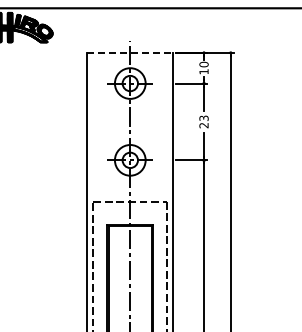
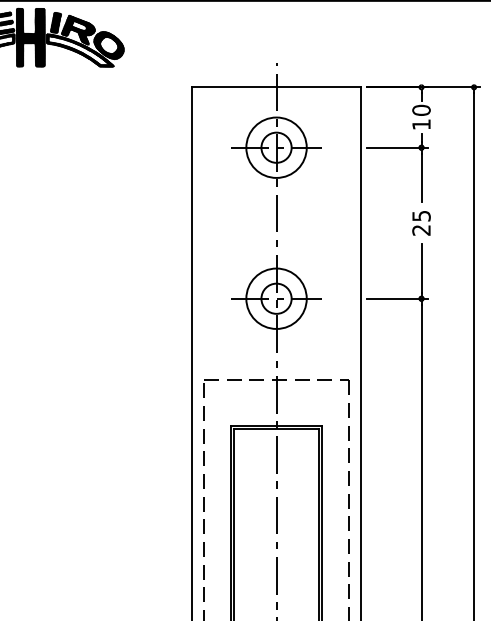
line: (130, 52) -> (276, 86), dashed -> solid
text: (203, 117) -> (420, 214), 23 -> 25

